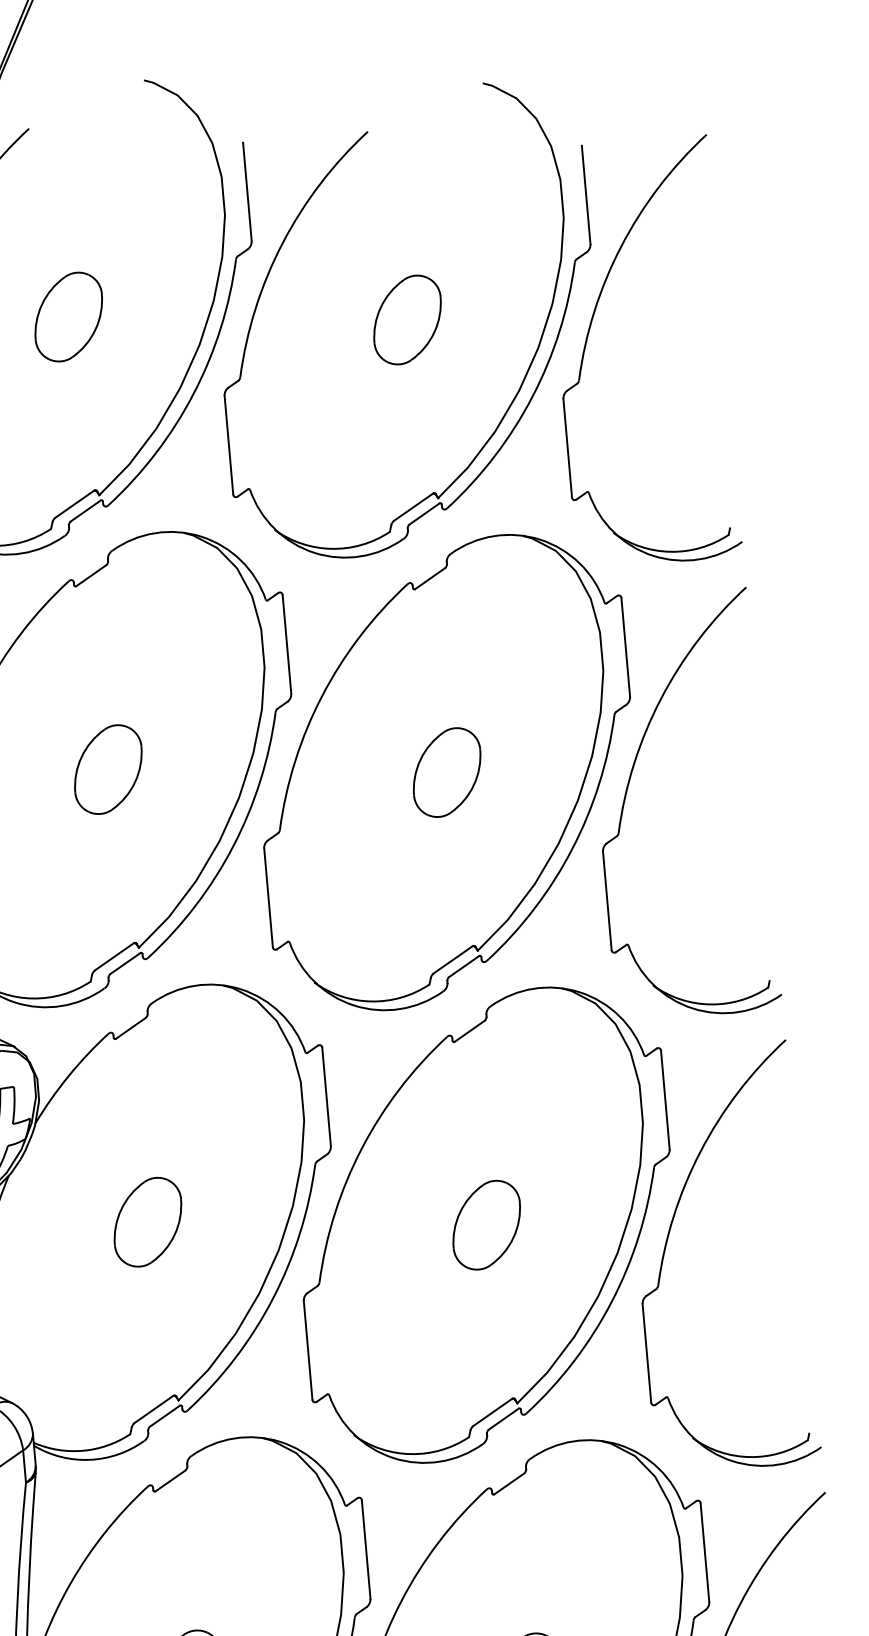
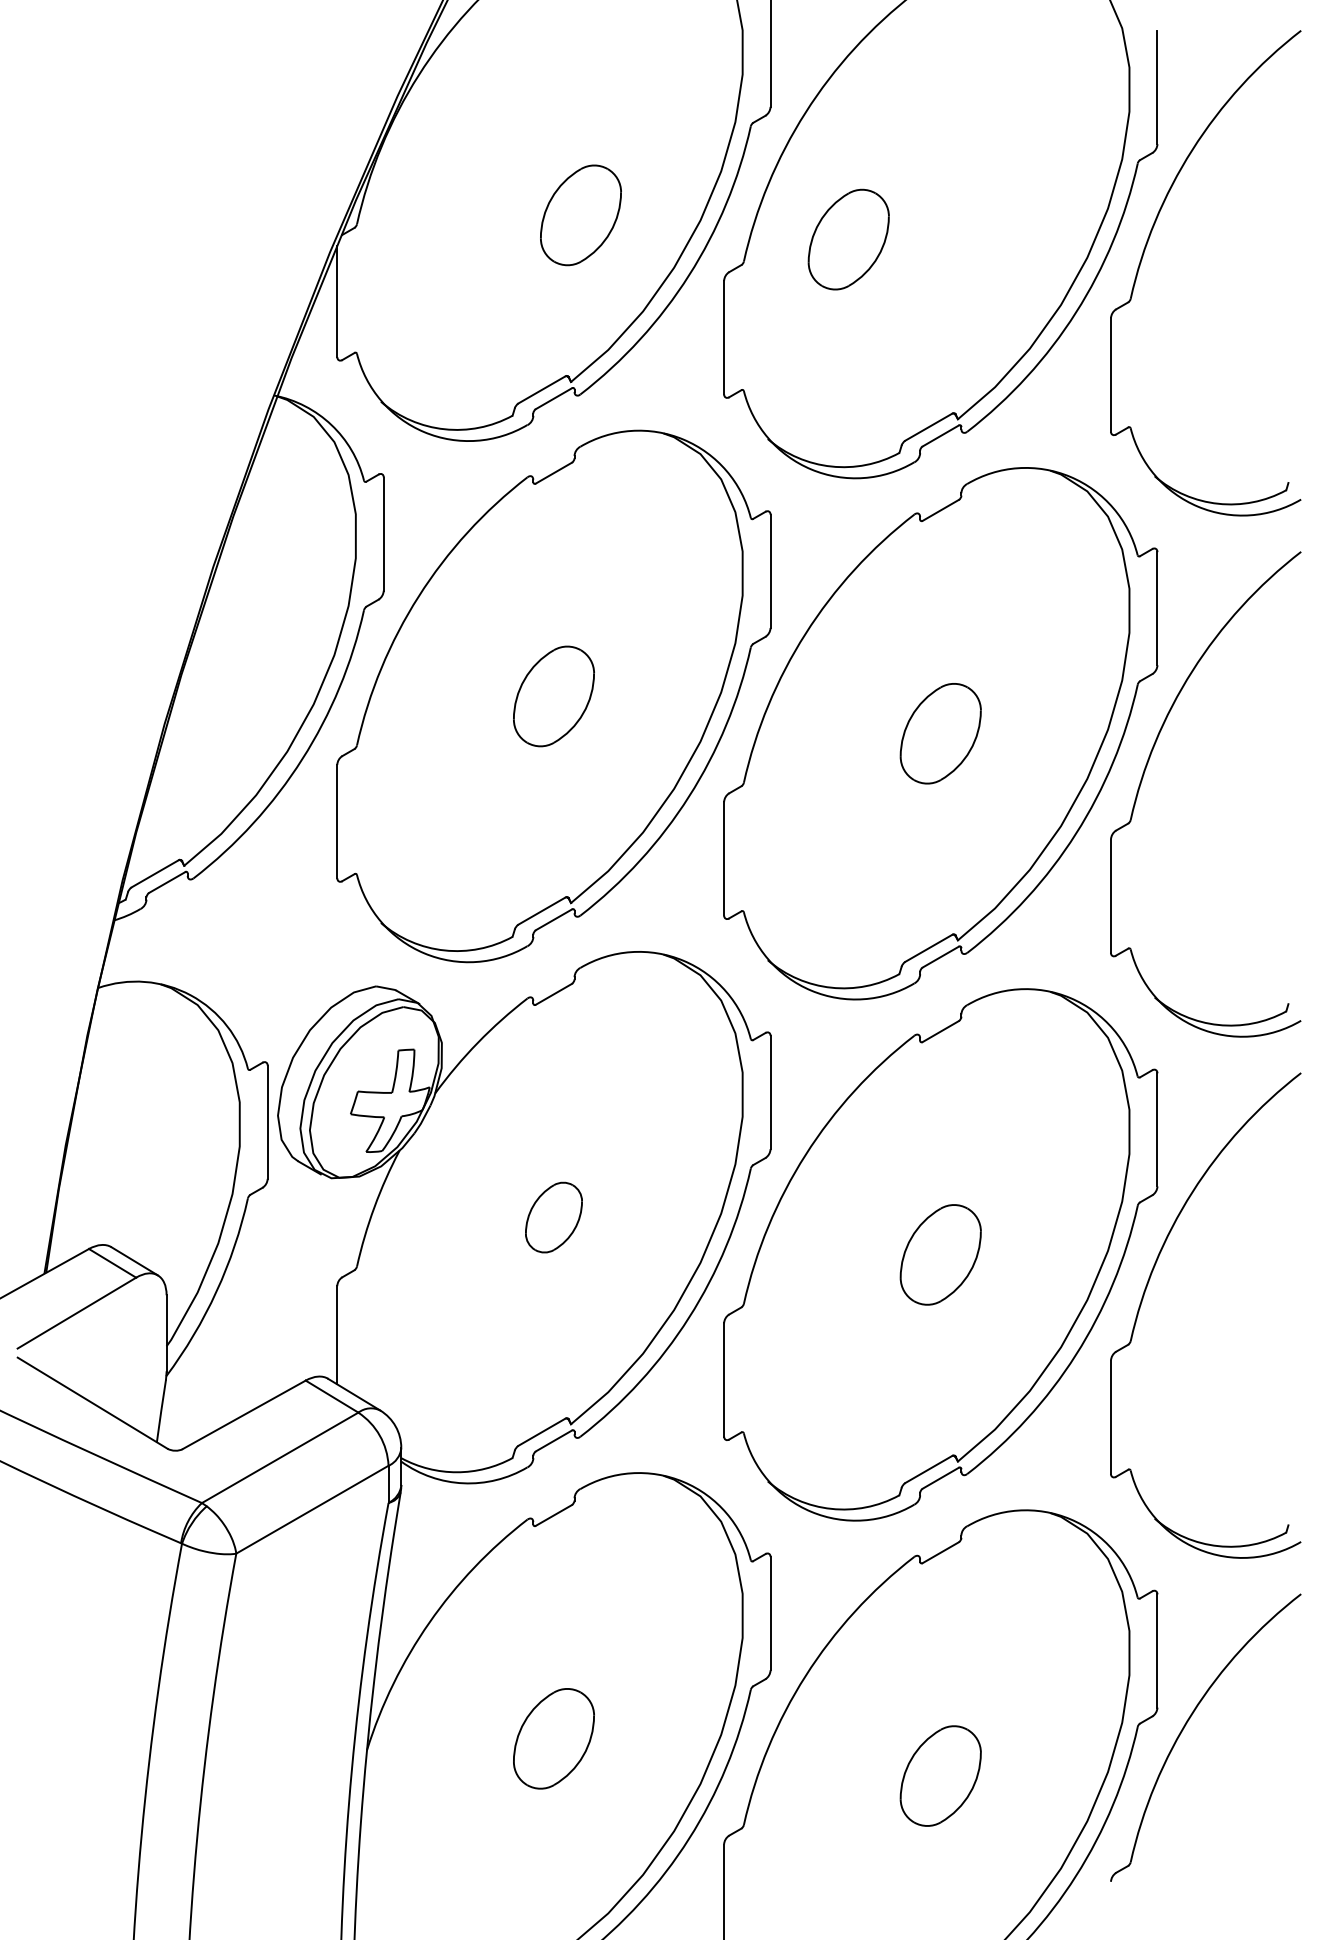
part: (68, 317) -> (580, 215), moved
part: (407, 319) -> (848, 239), moved
part: (147, 1222) -> (553, 1217), size x0.7

